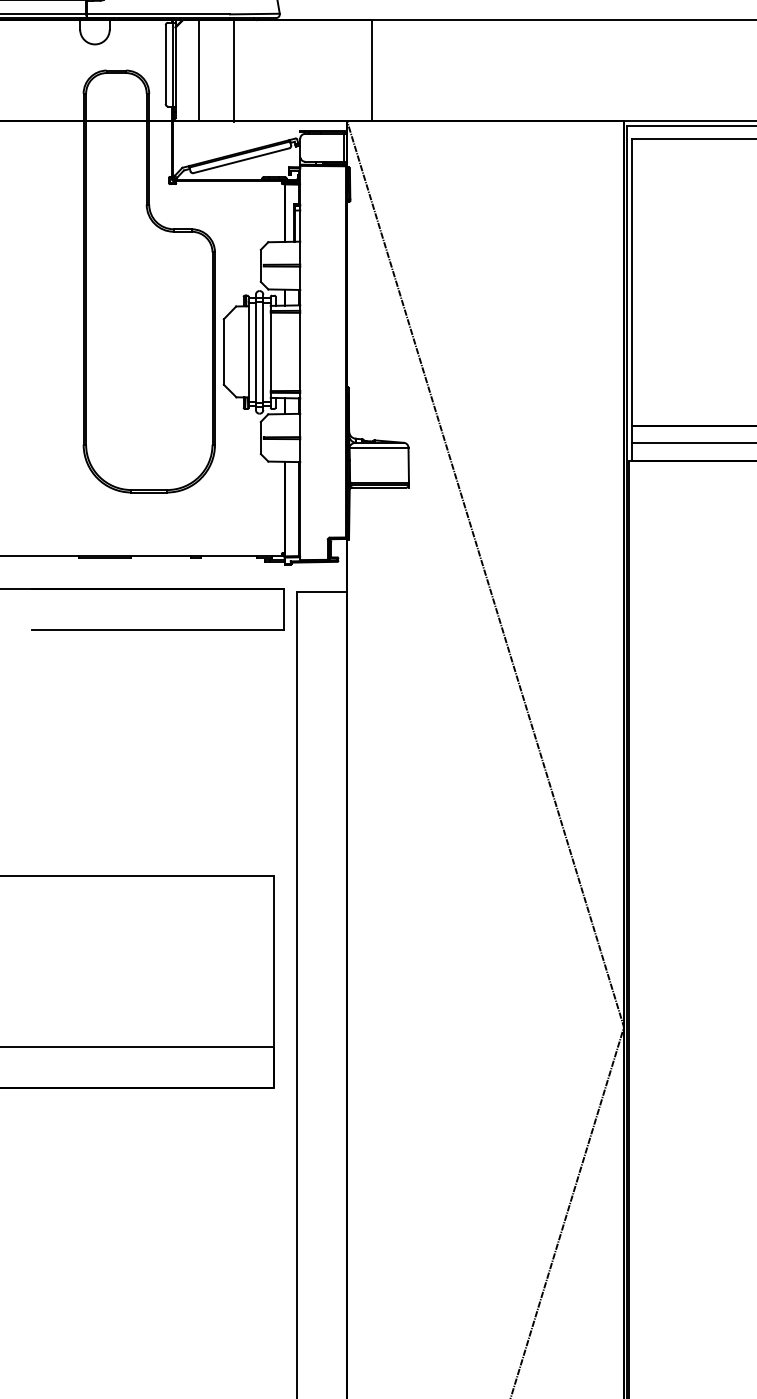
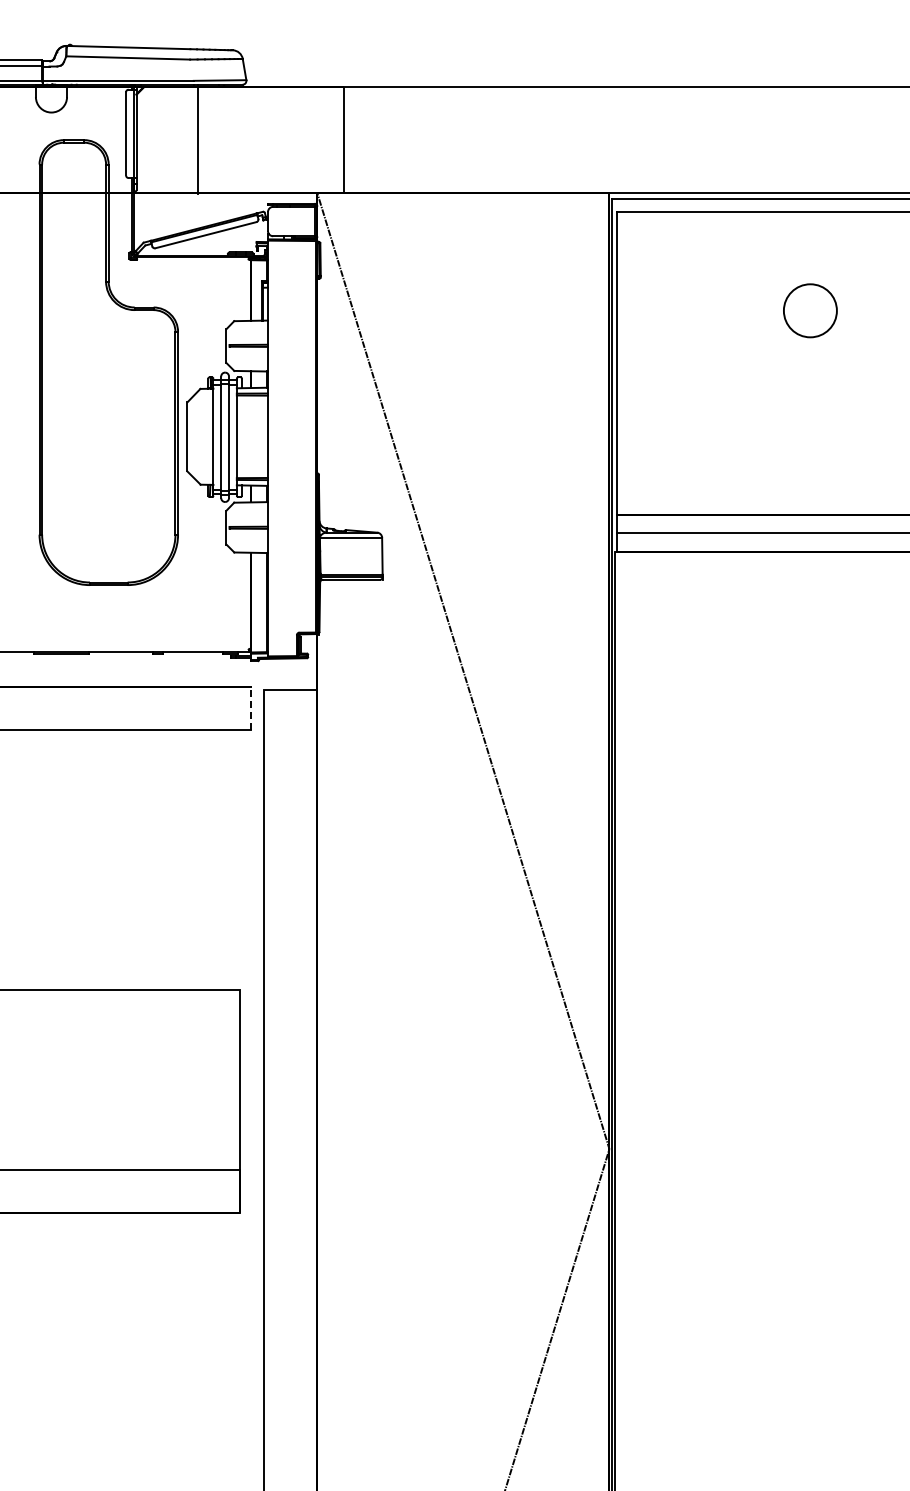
line: (198, 70) -> (160, 140), removed
line: (284, 608) -> (251, 707), solid -> dashed

